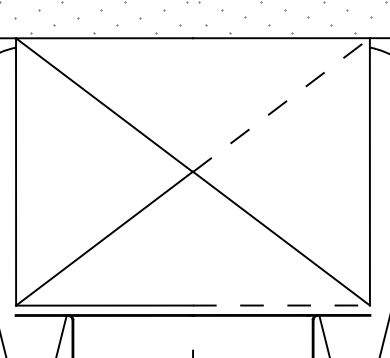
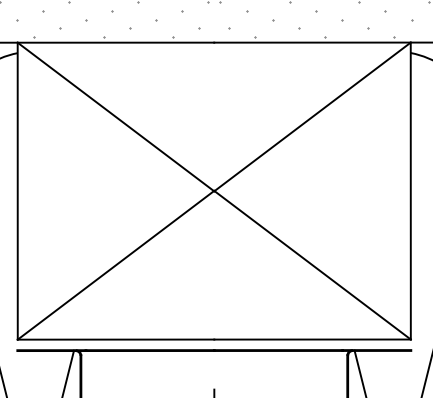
line: (281, 105) -> (312, 117), dashed -> solid
line: (281, 305) -> (312, 339), dashed -> solid

